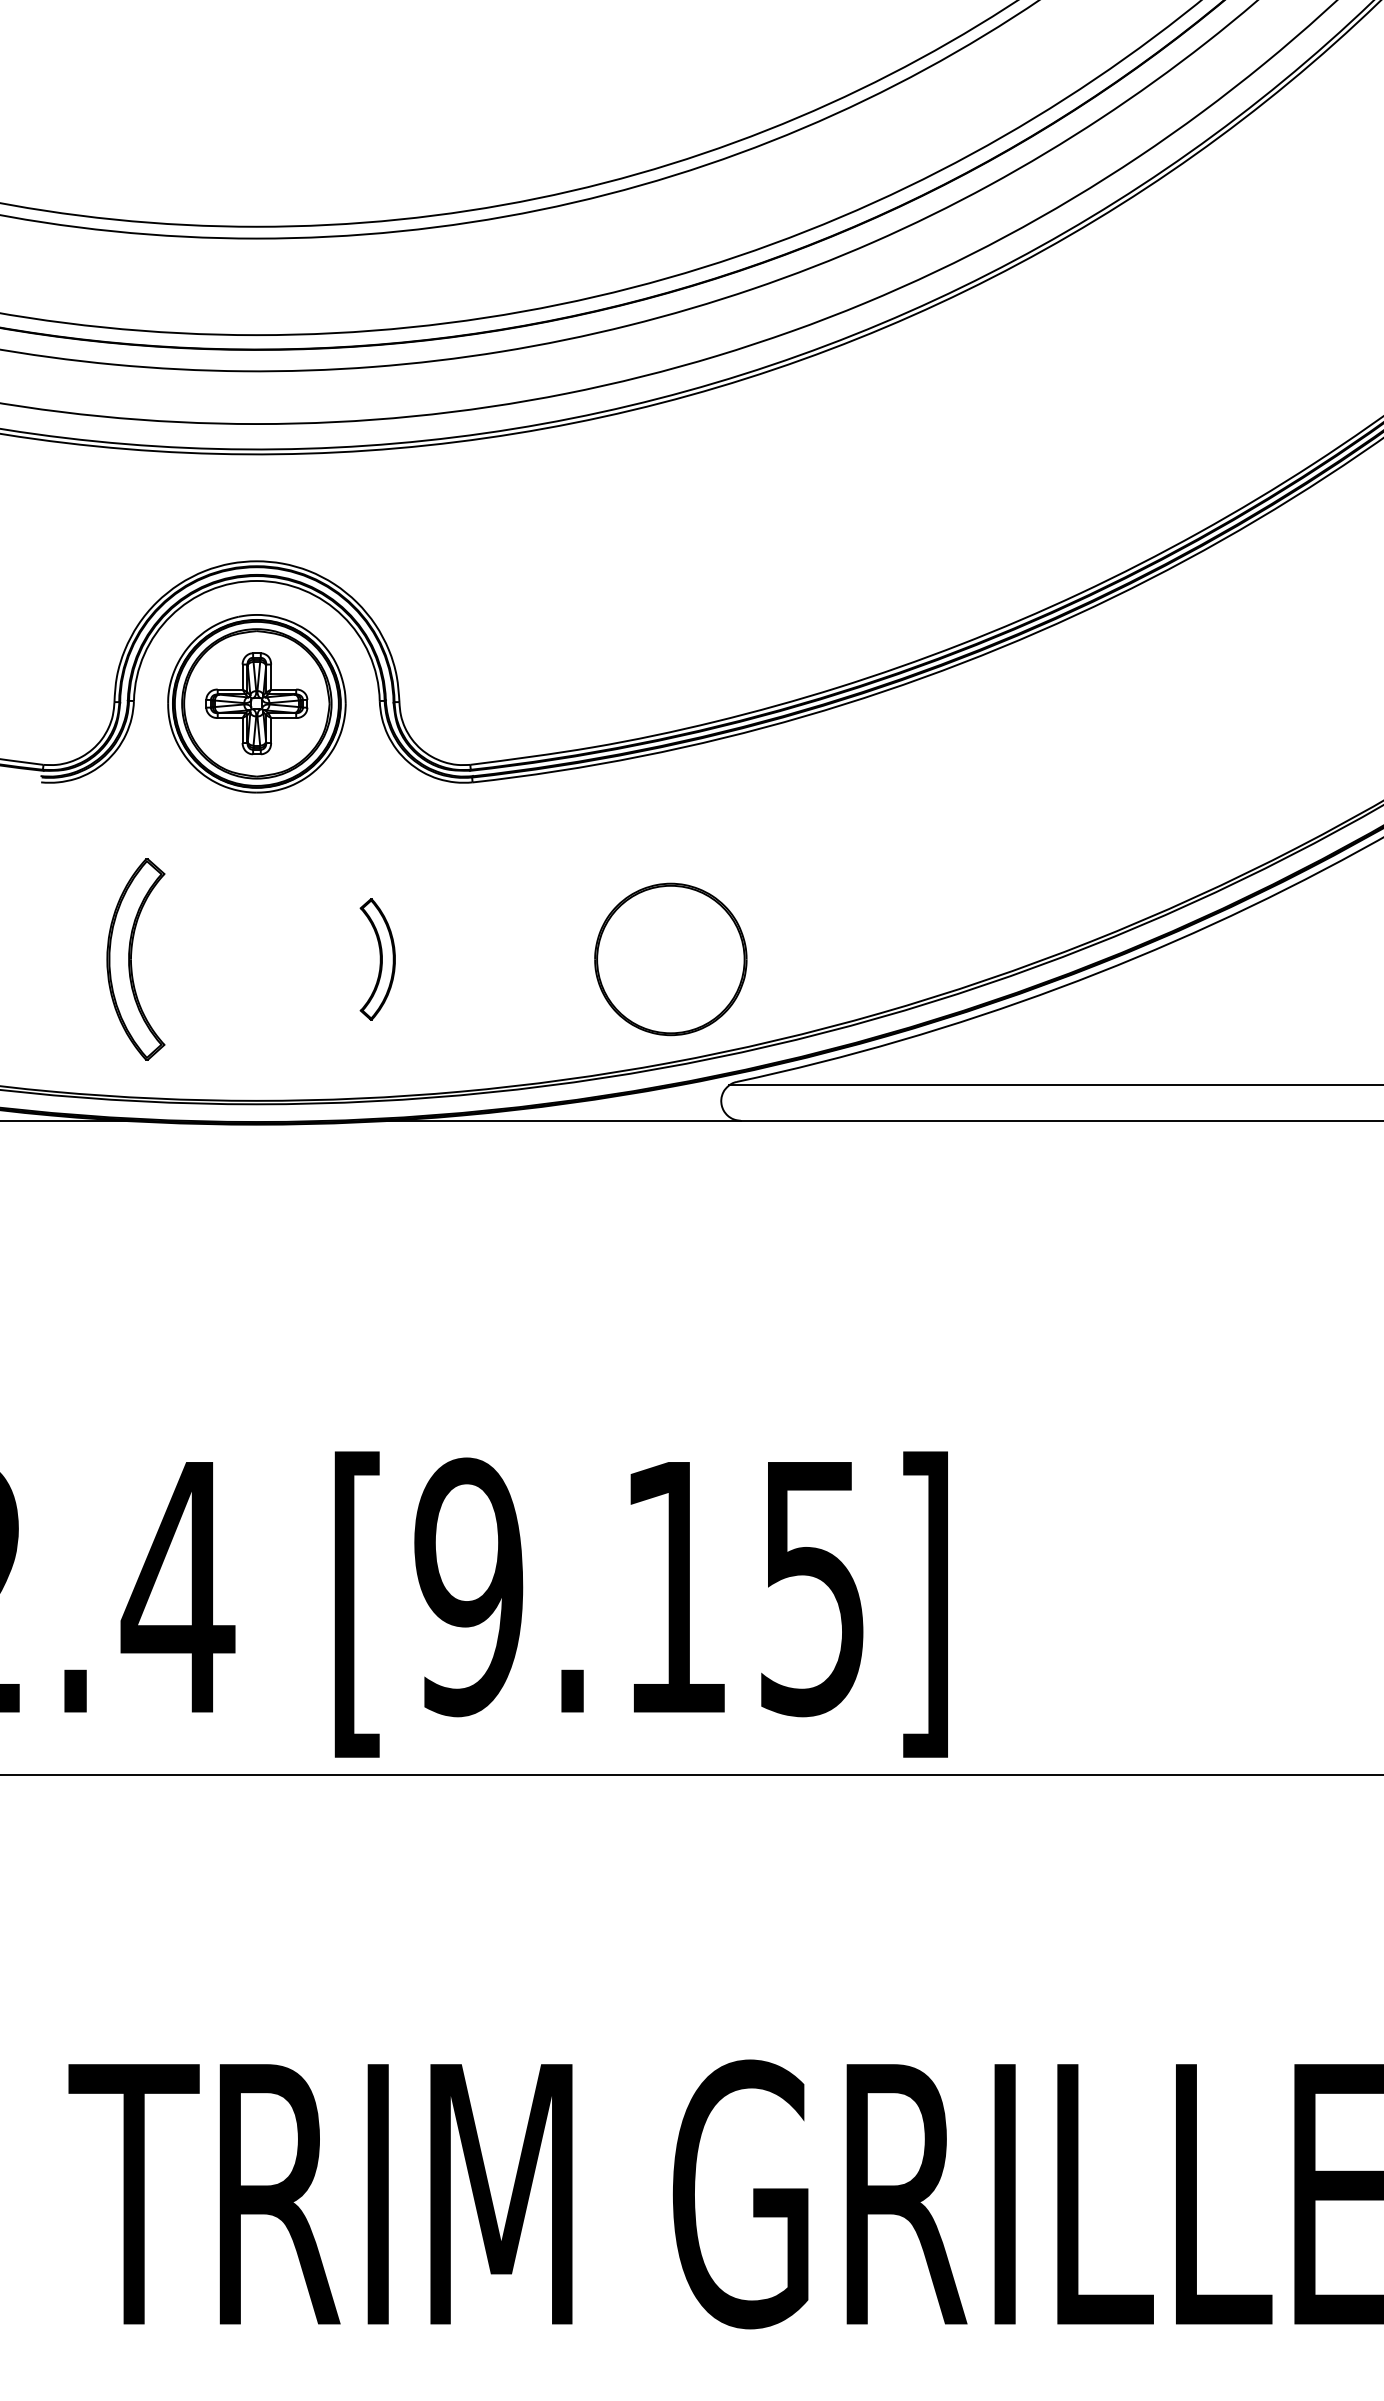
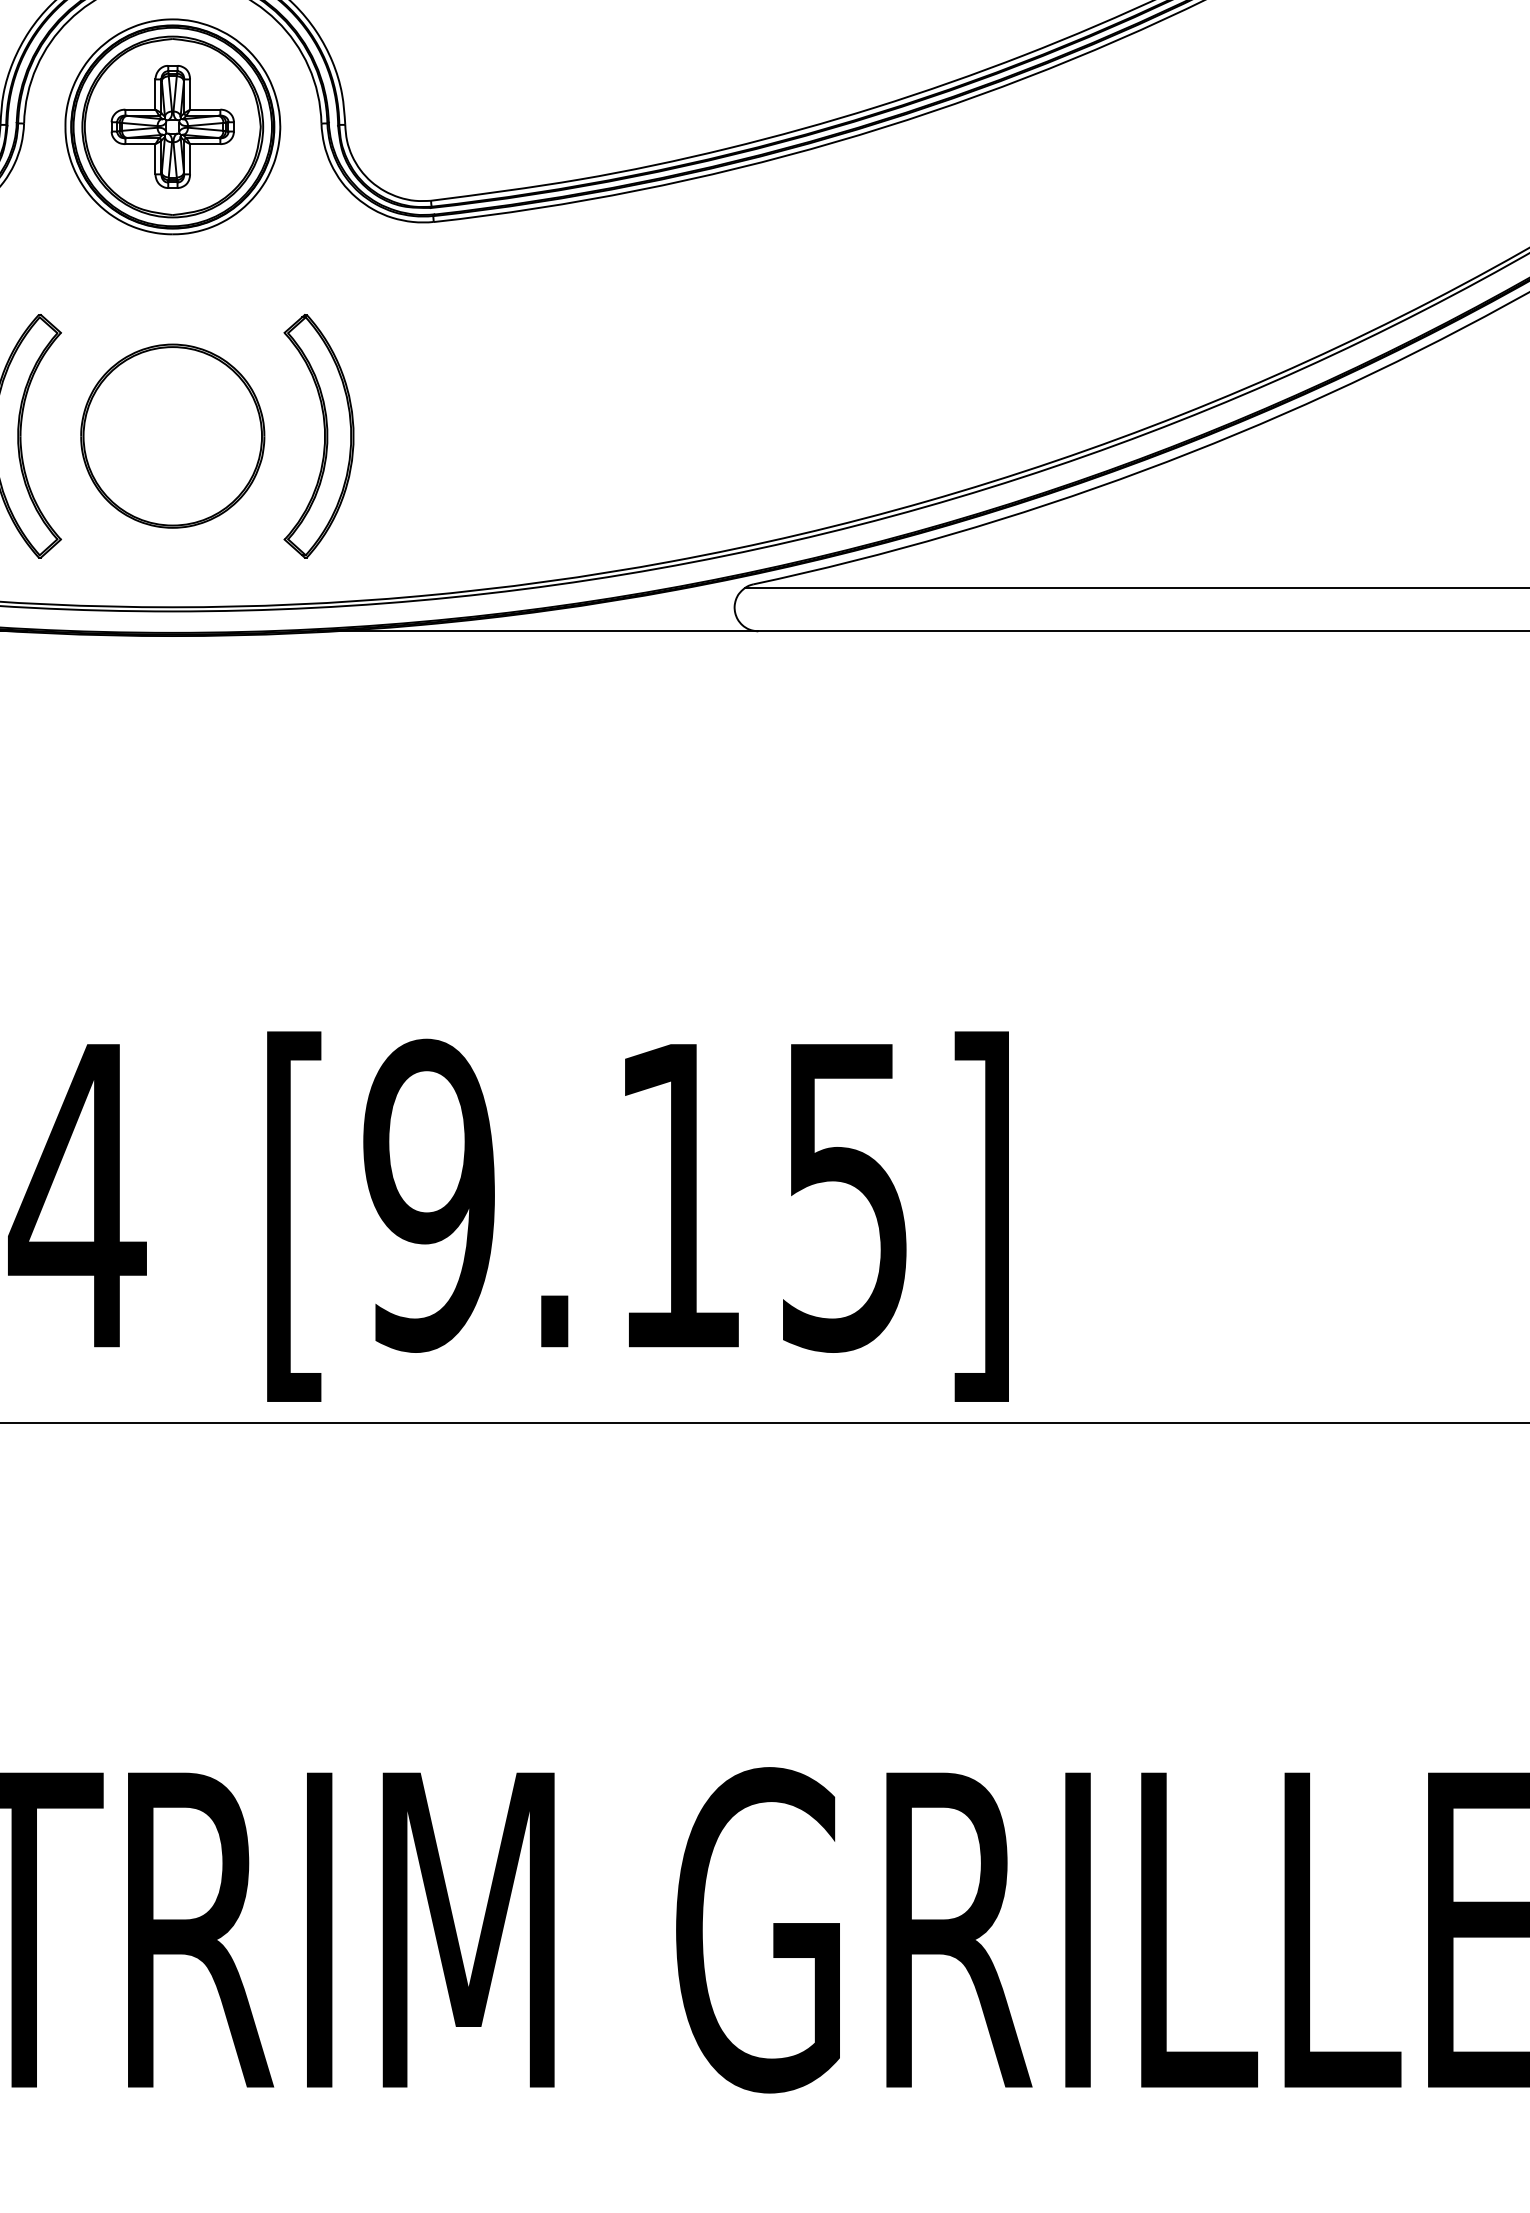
part: (377, 959) -> (318, 436), size x1.67
part: (670, 959) -> (172, 436), moved

